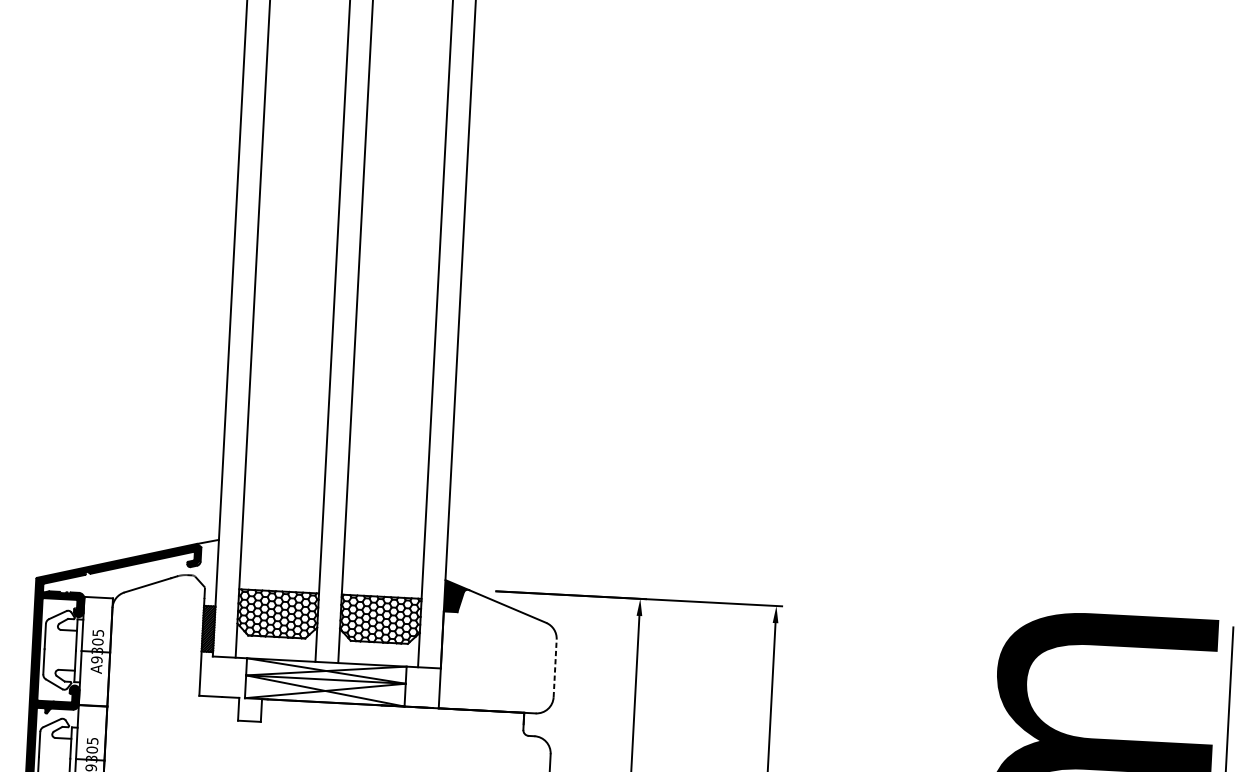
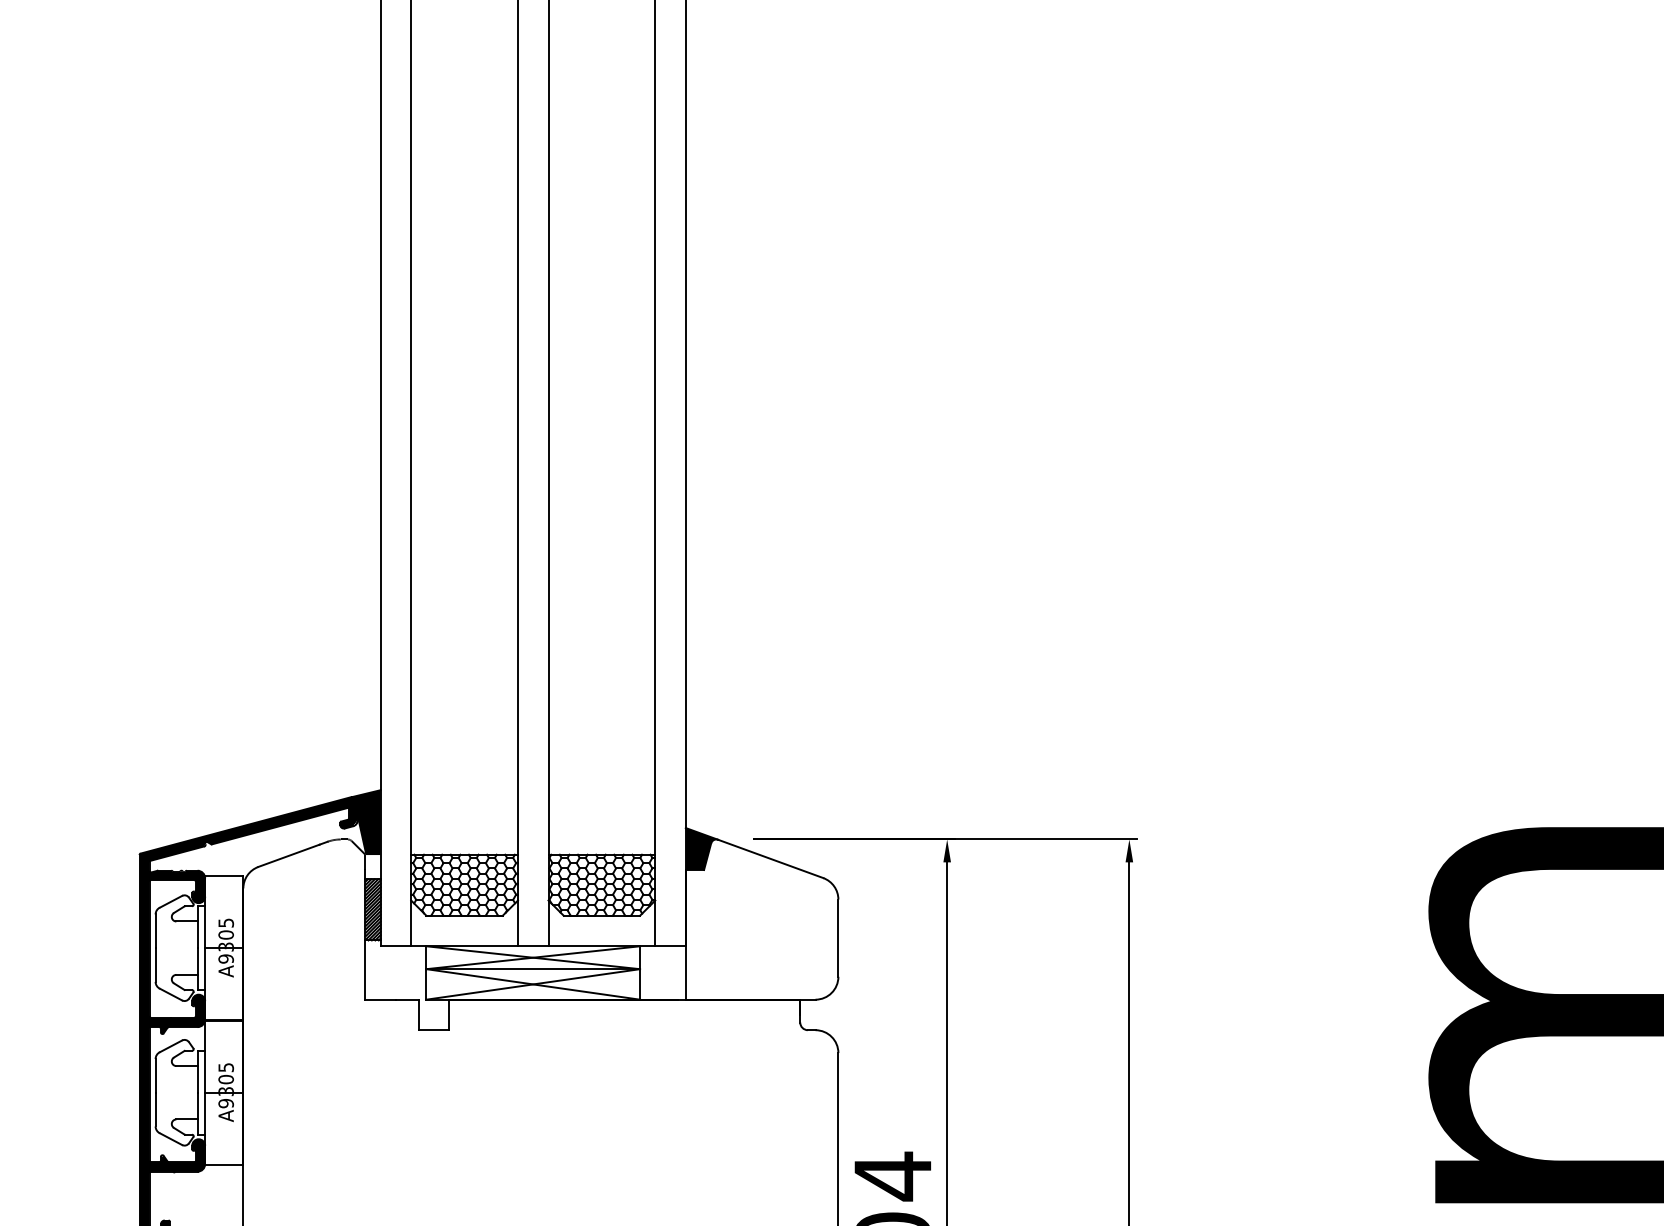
fill: (206, 563) -> (365, 822), added
line: (555, 668) -> (838, 938), dashed -> solid

